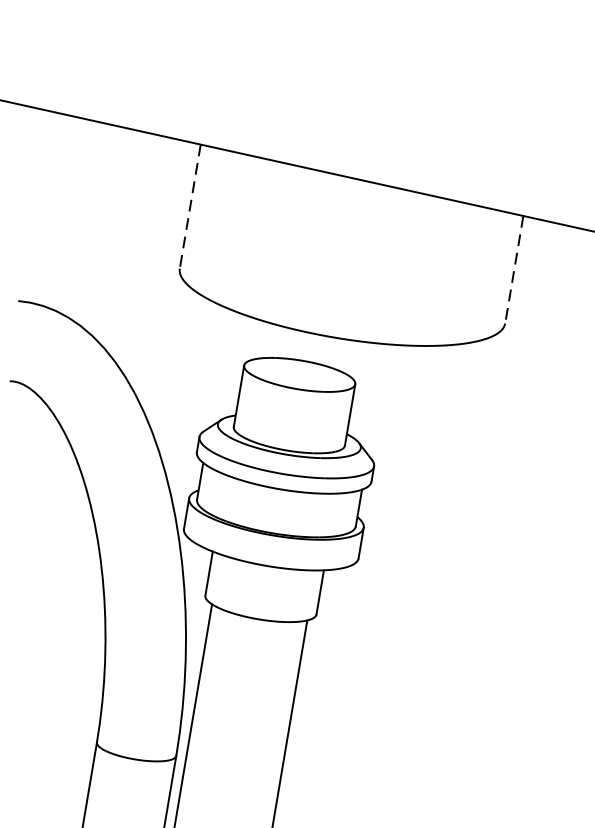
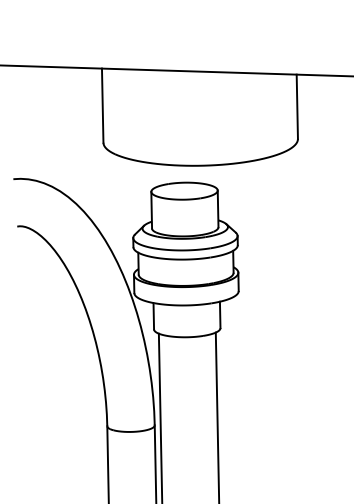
line: (189, 207) -> (102, 106), dashed -> solid
line: (514, 271) -> (297, 107), dashed -> solid

